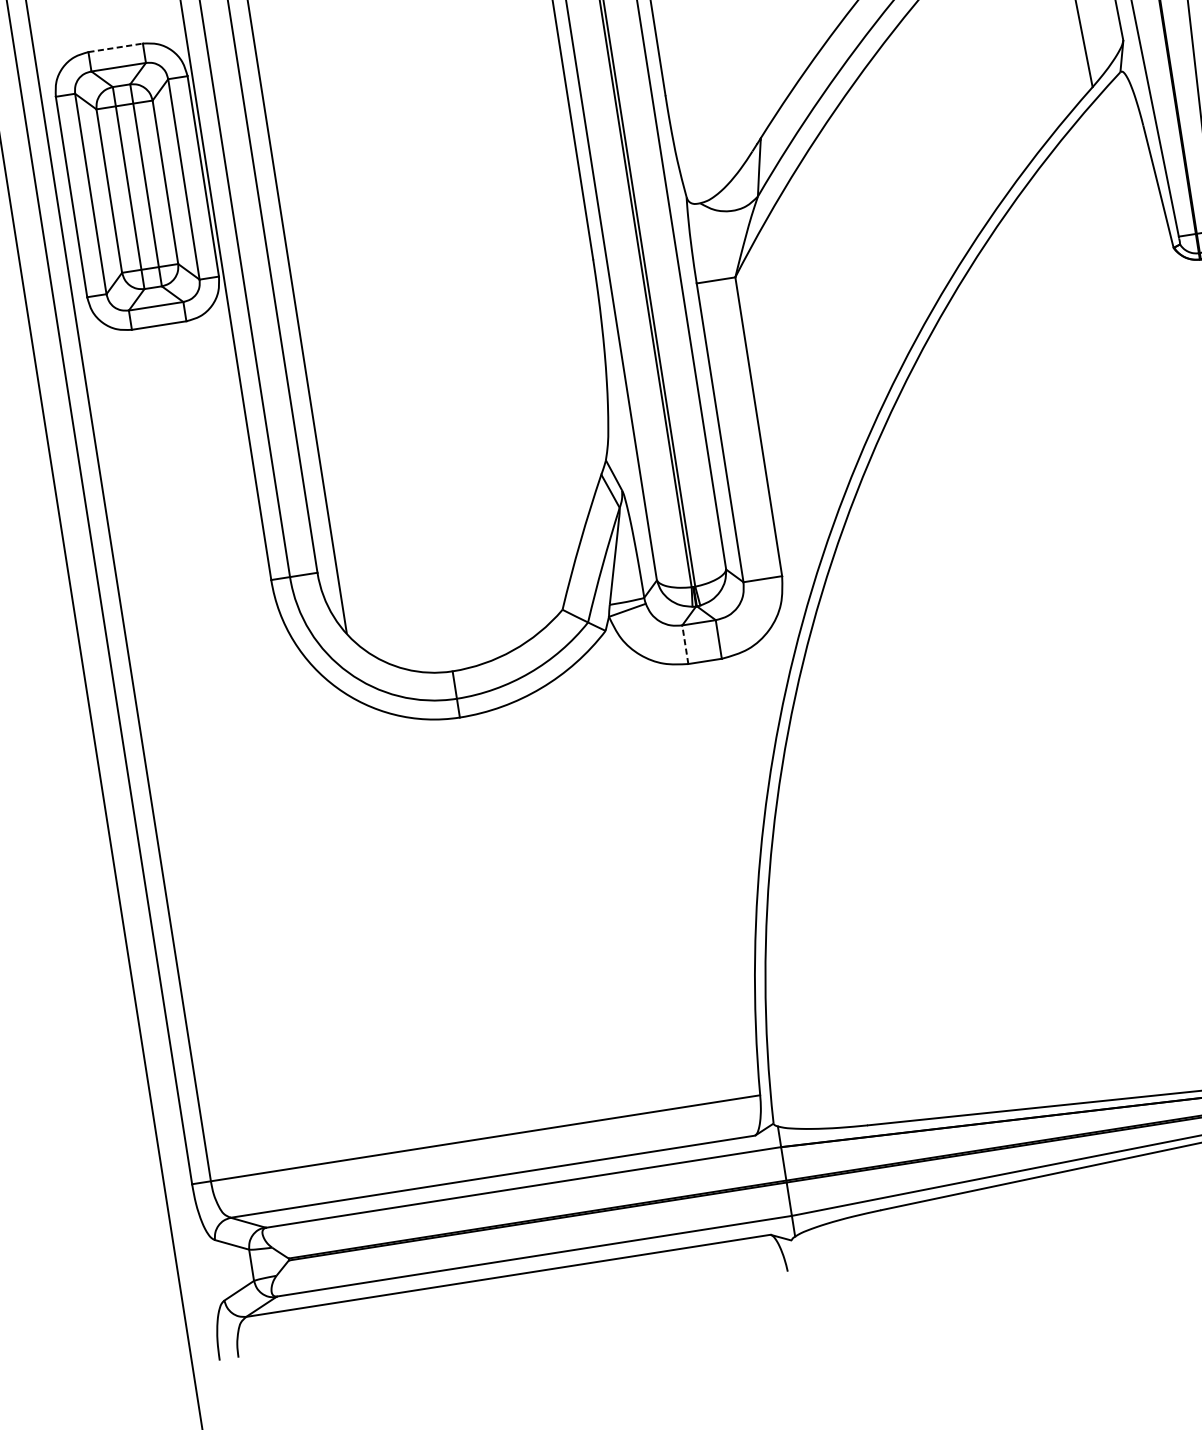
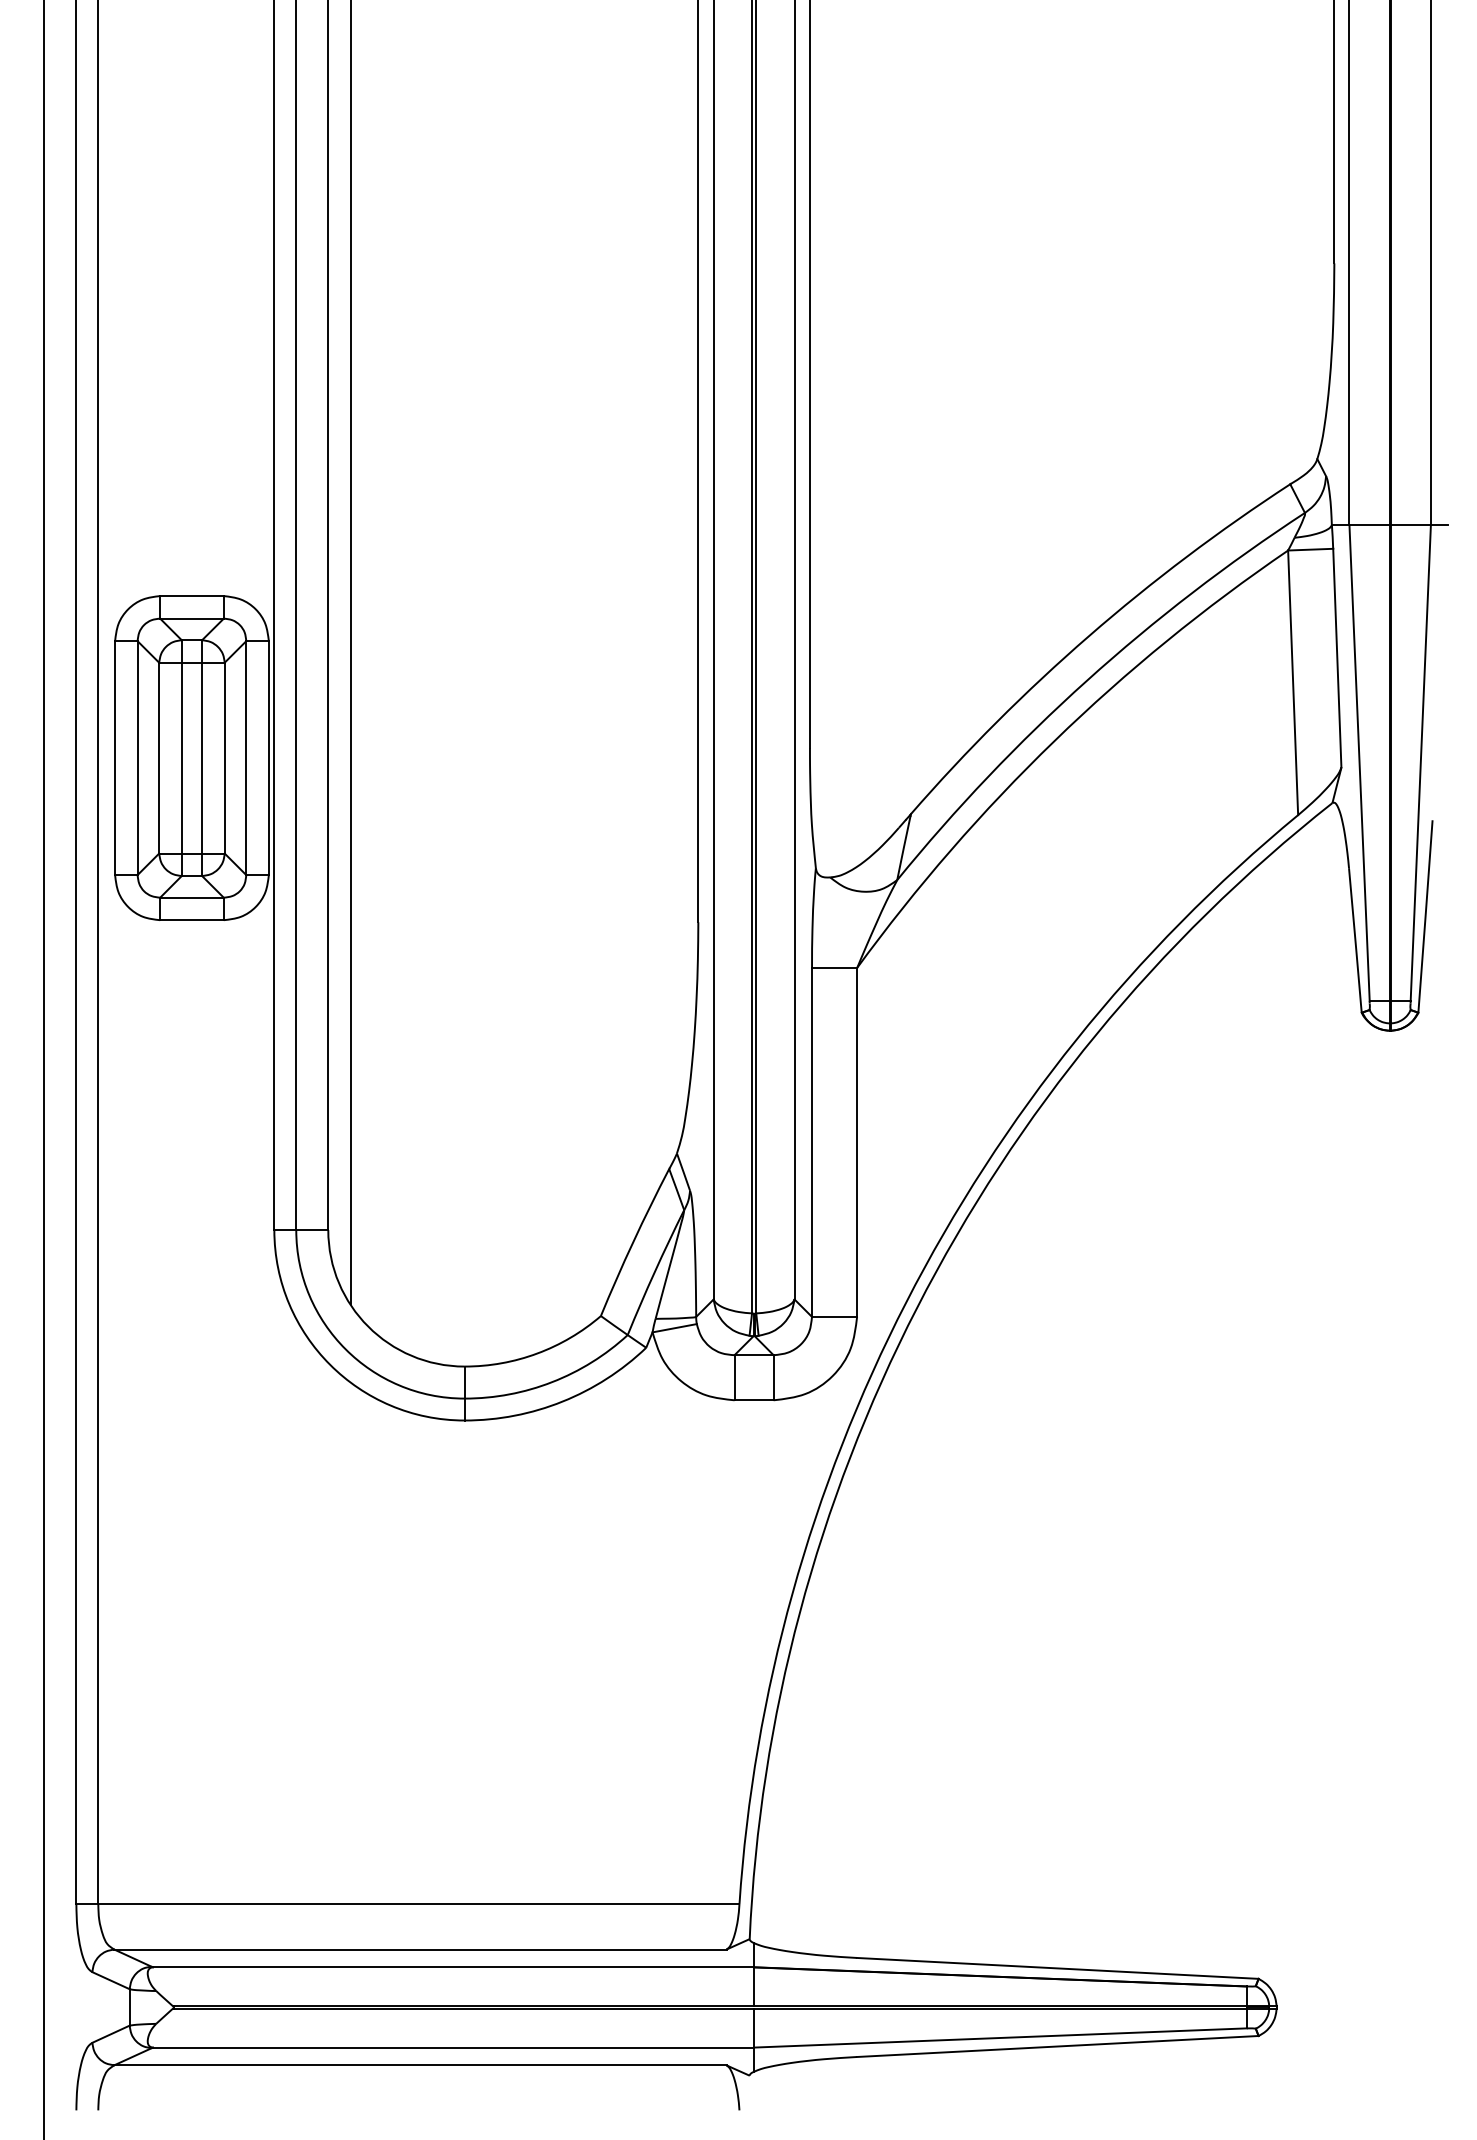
line: (116, 48) -> (192, 596), dashed -> solid
line: (685, 644) -> (734, 1377), dashed -> solid

